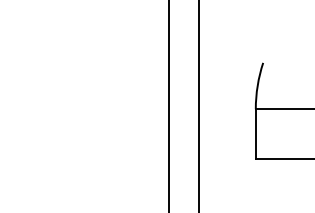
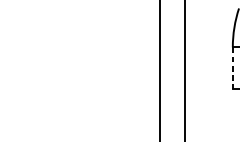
line: (255, 134) -> (232, 68), solid -> dashed

